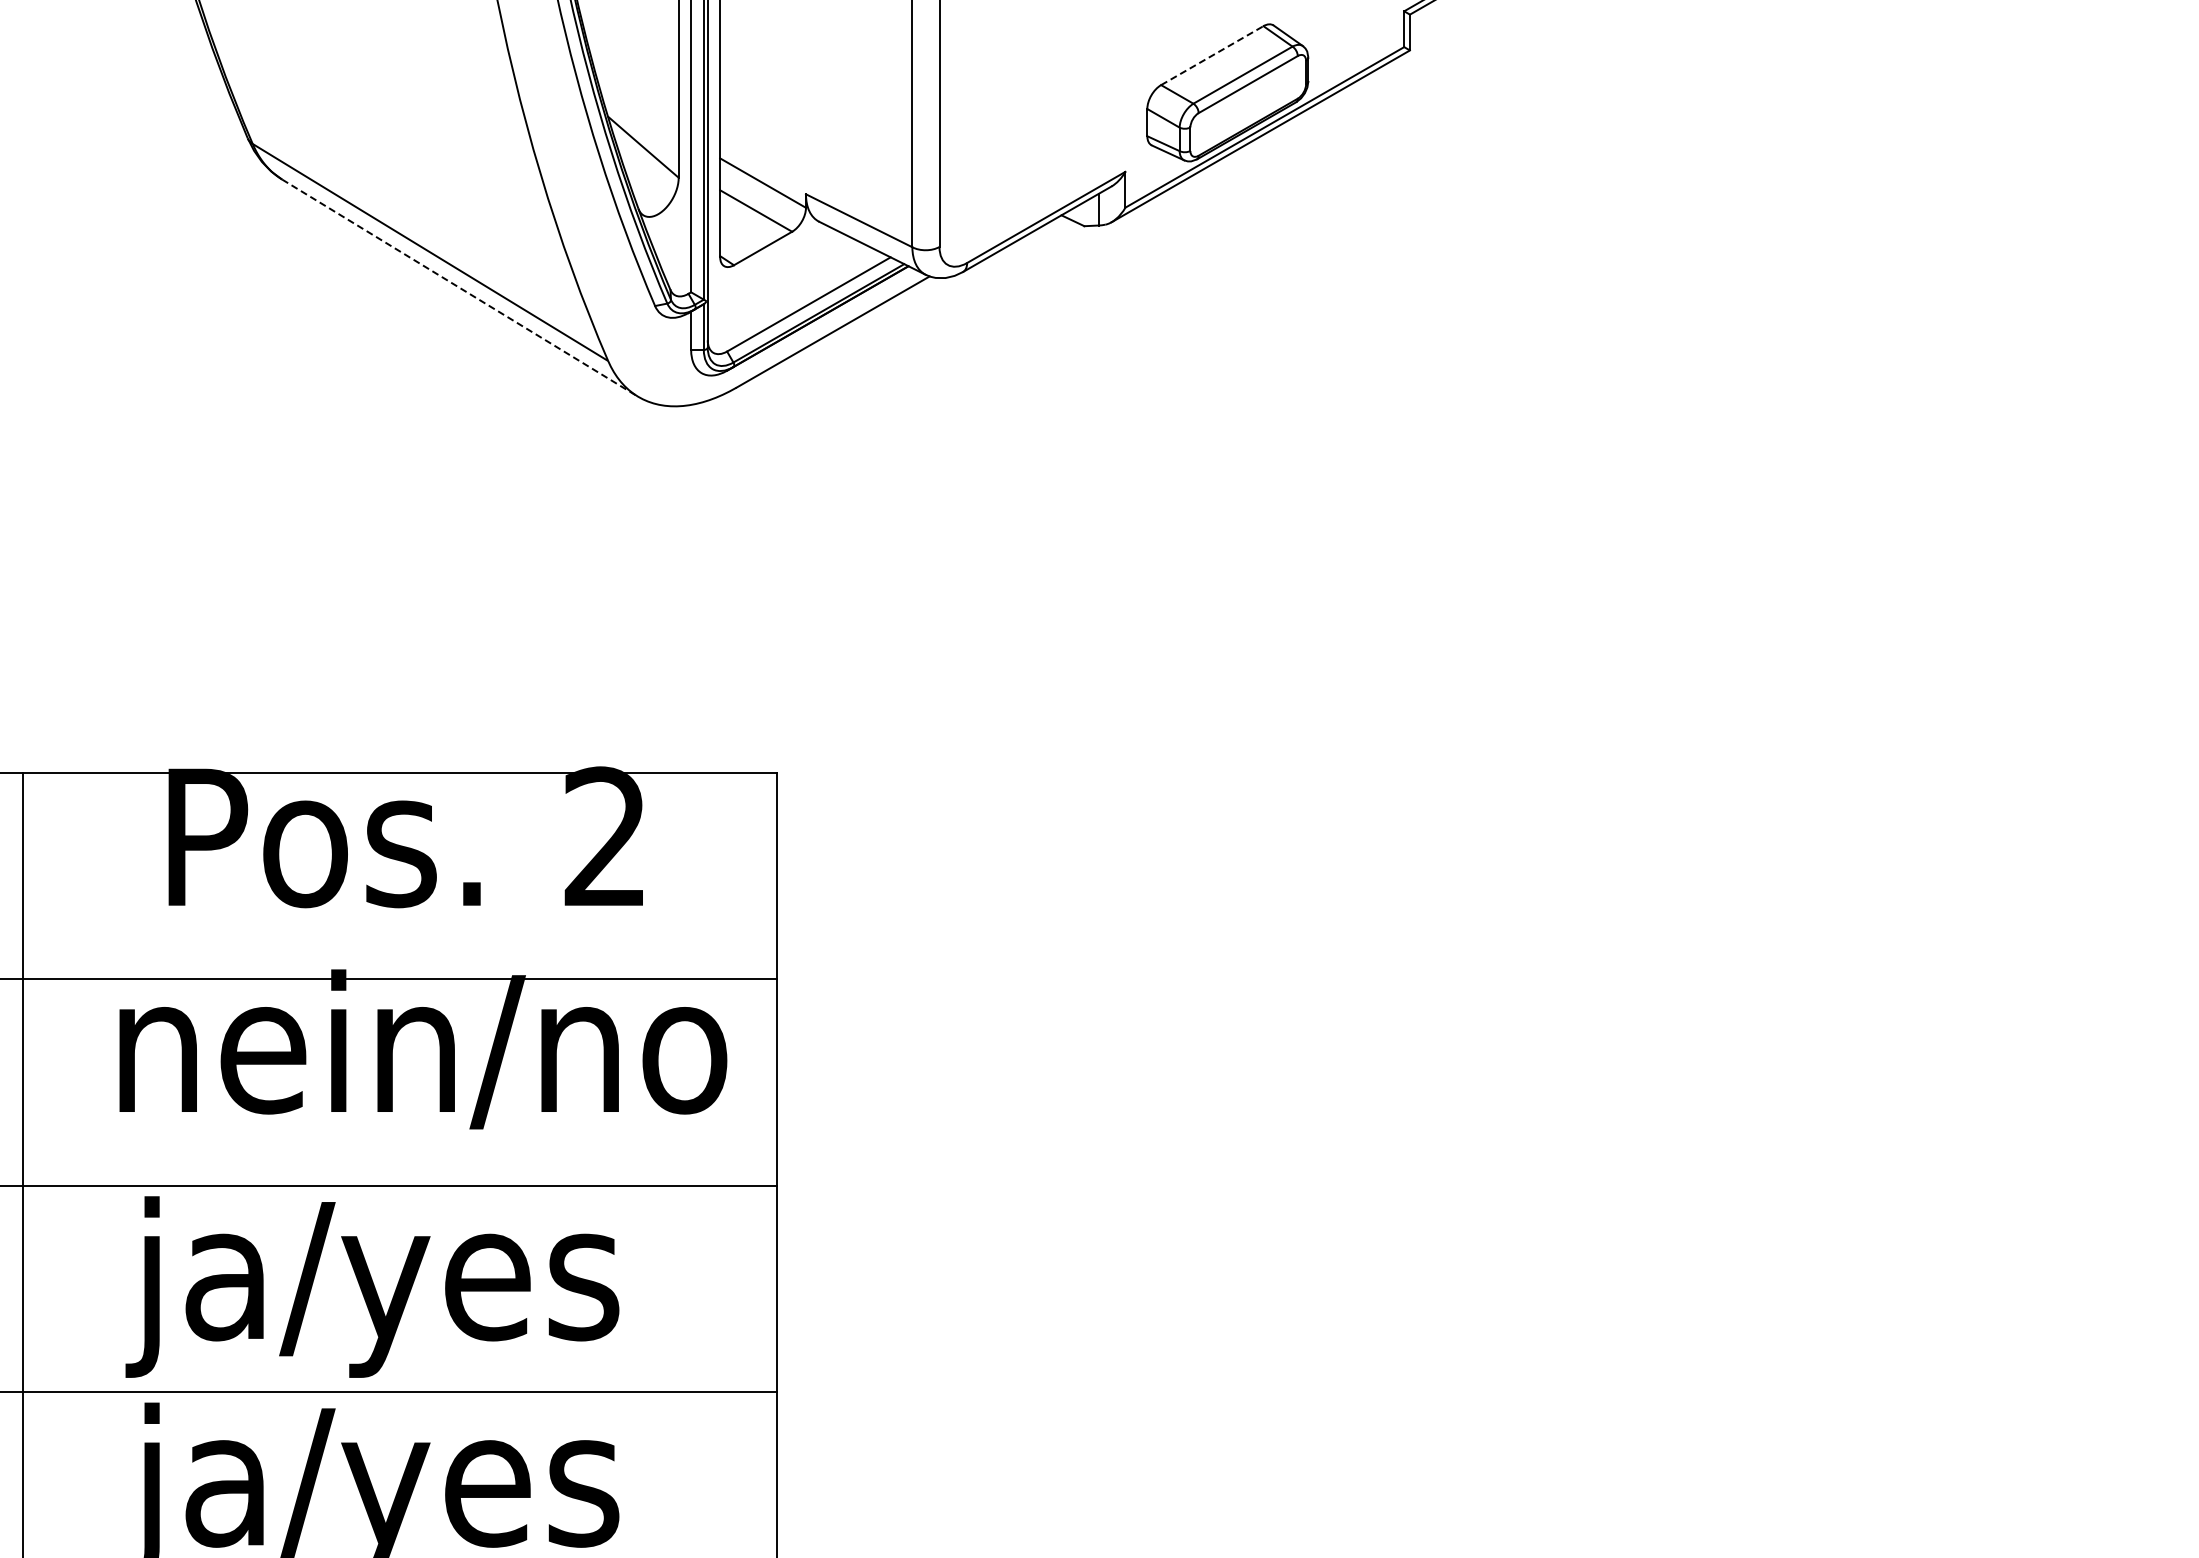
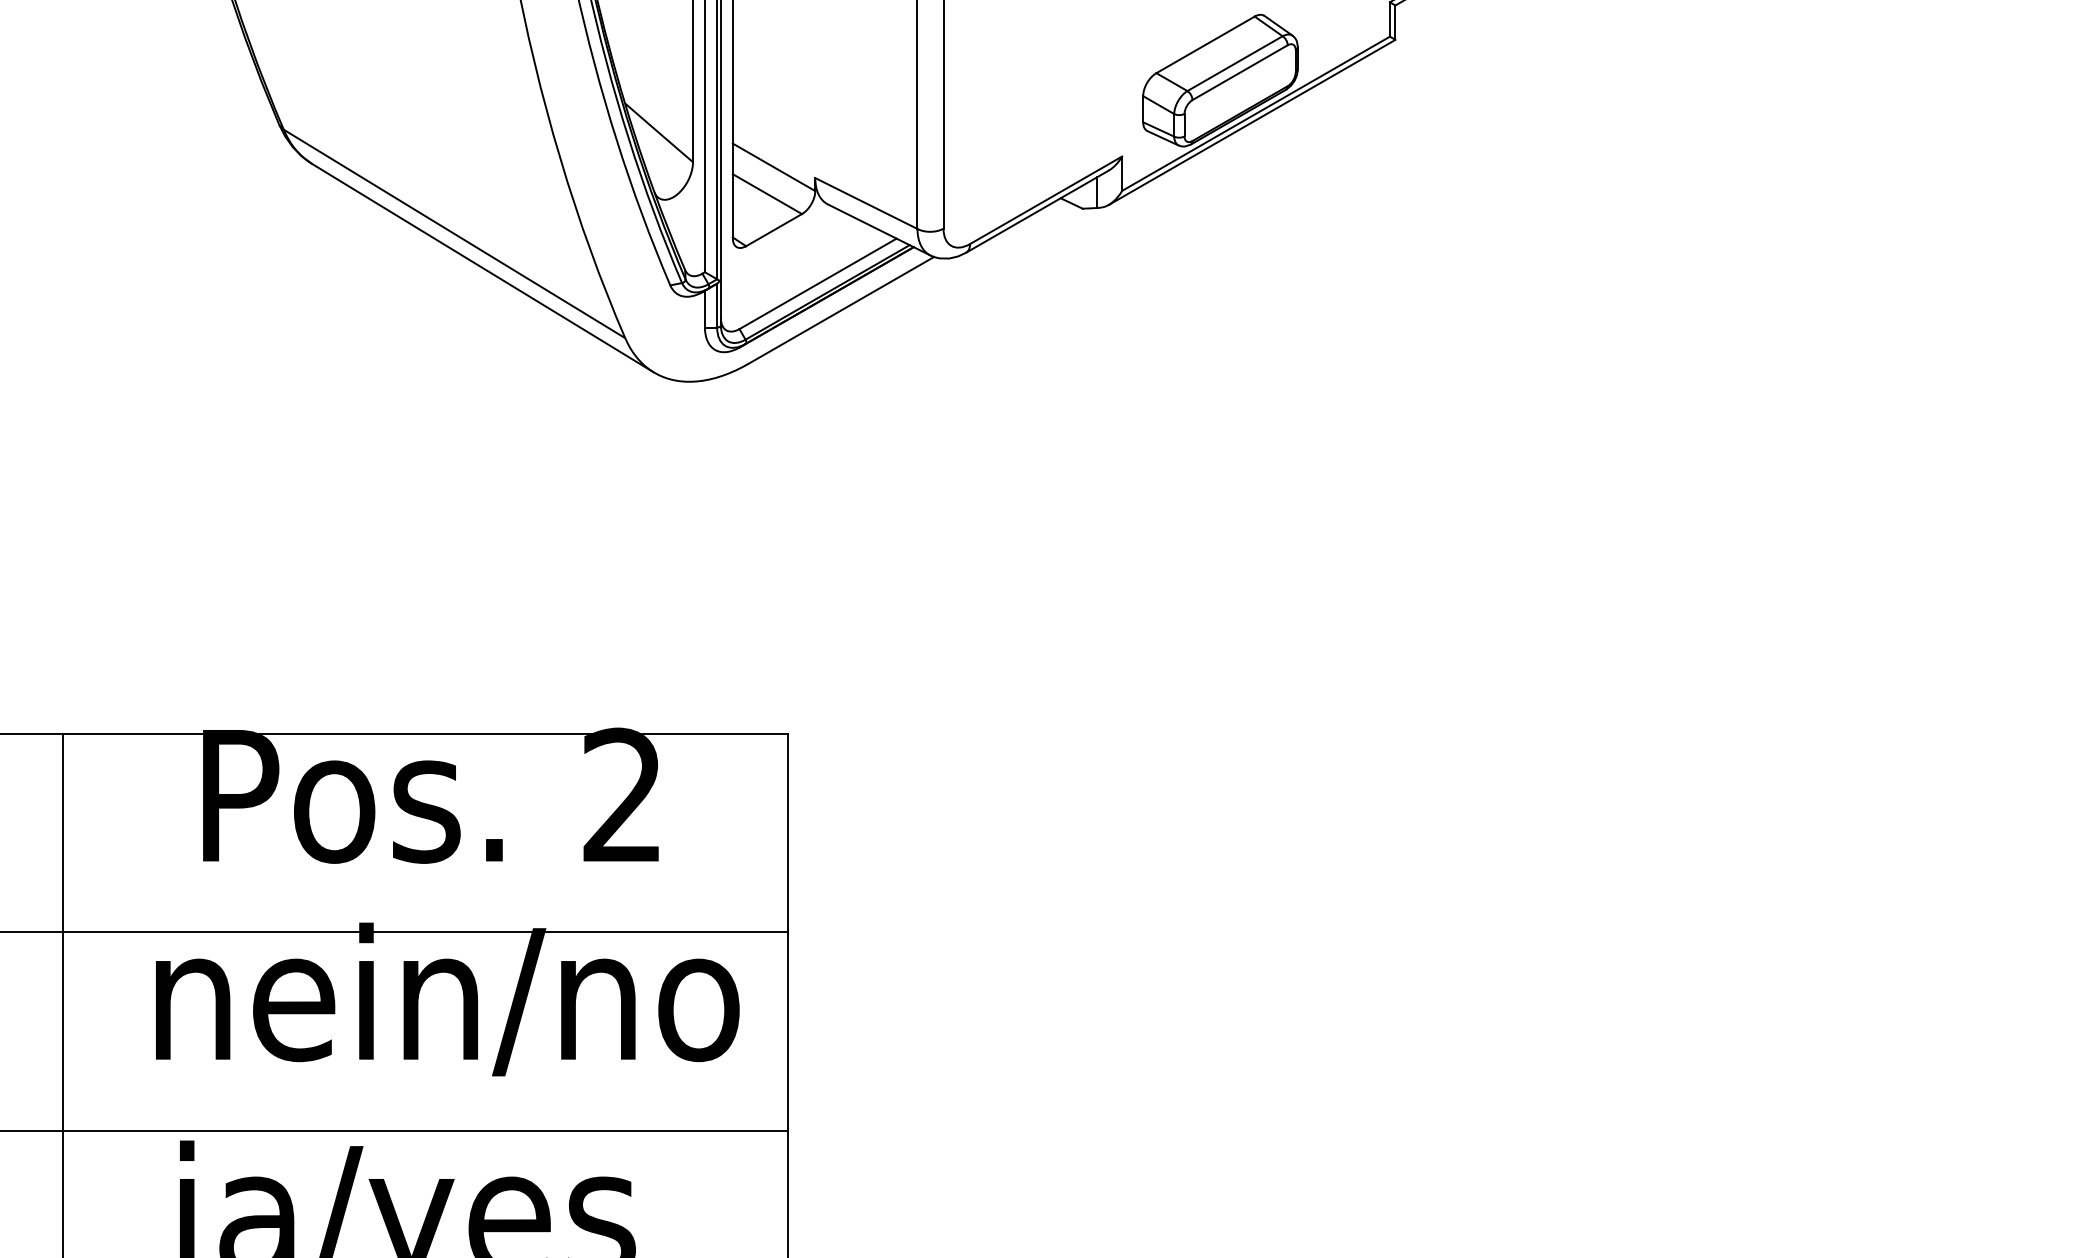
line: (1212, 55) -> (1205, 44), dashed -> solid
line: (460, 288) -> (483, 268), dashed -> solid

